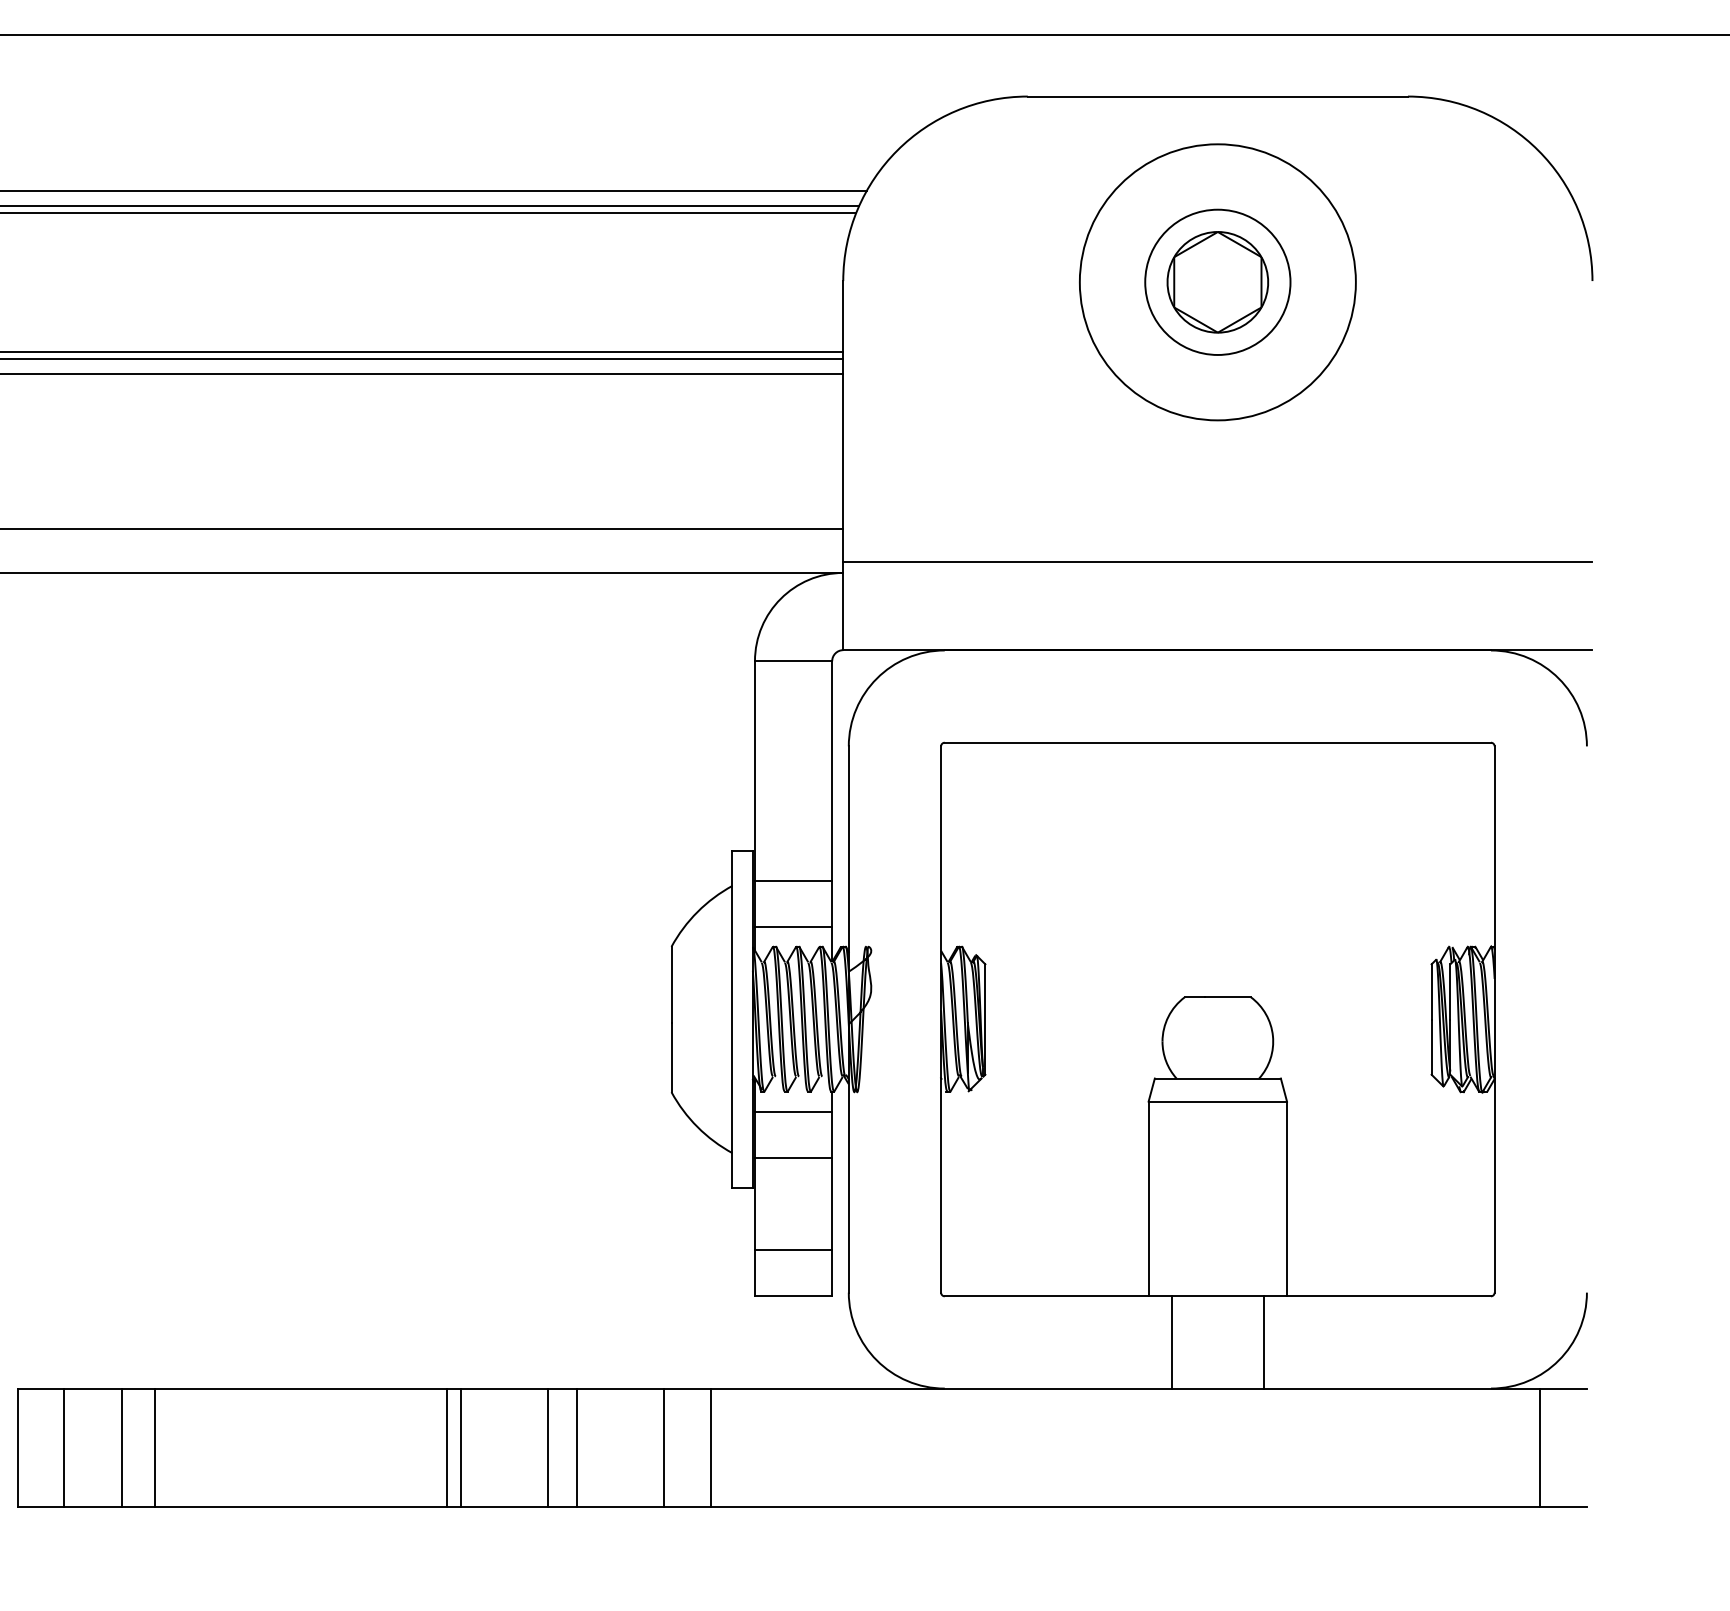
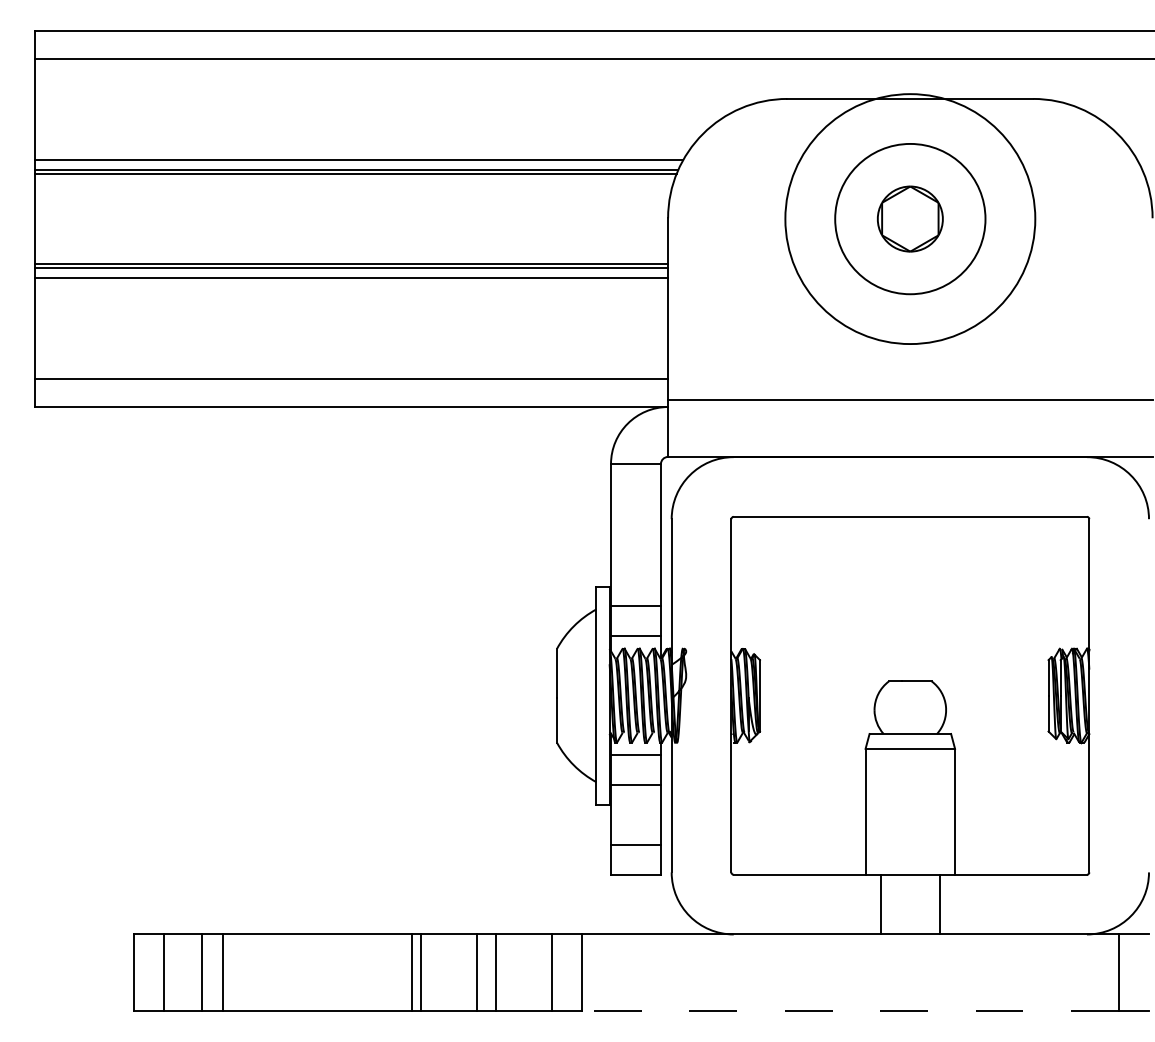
circle: (1218, 281) -> (910, 218), size x1.4
circle: (1218, 282) -> (910, 219), size x1.6
line: (1125, 1506) -> (850, 1010), solid -> dashed

